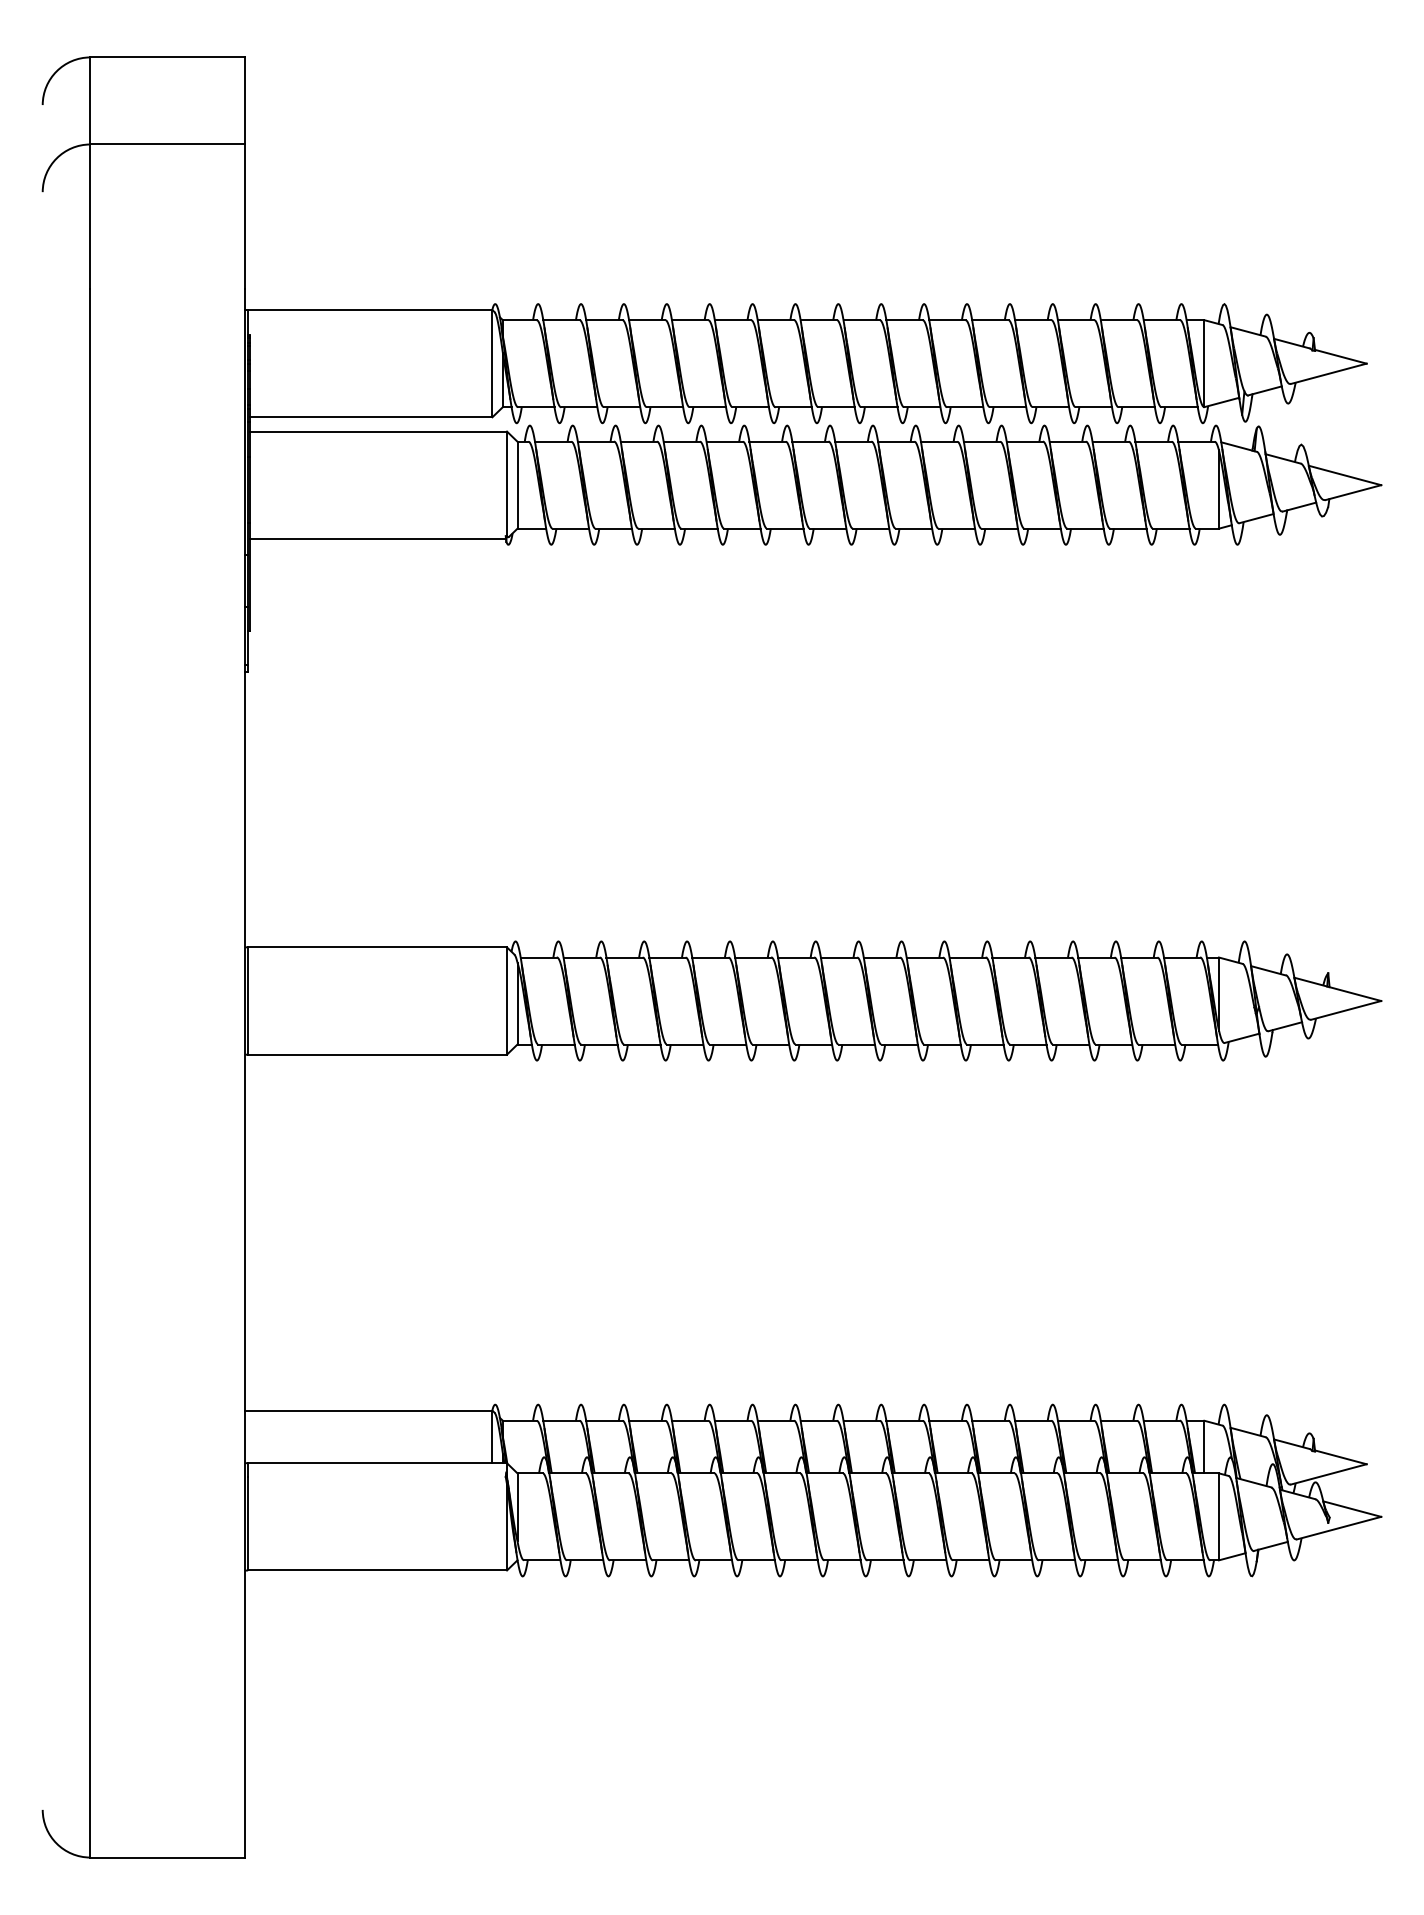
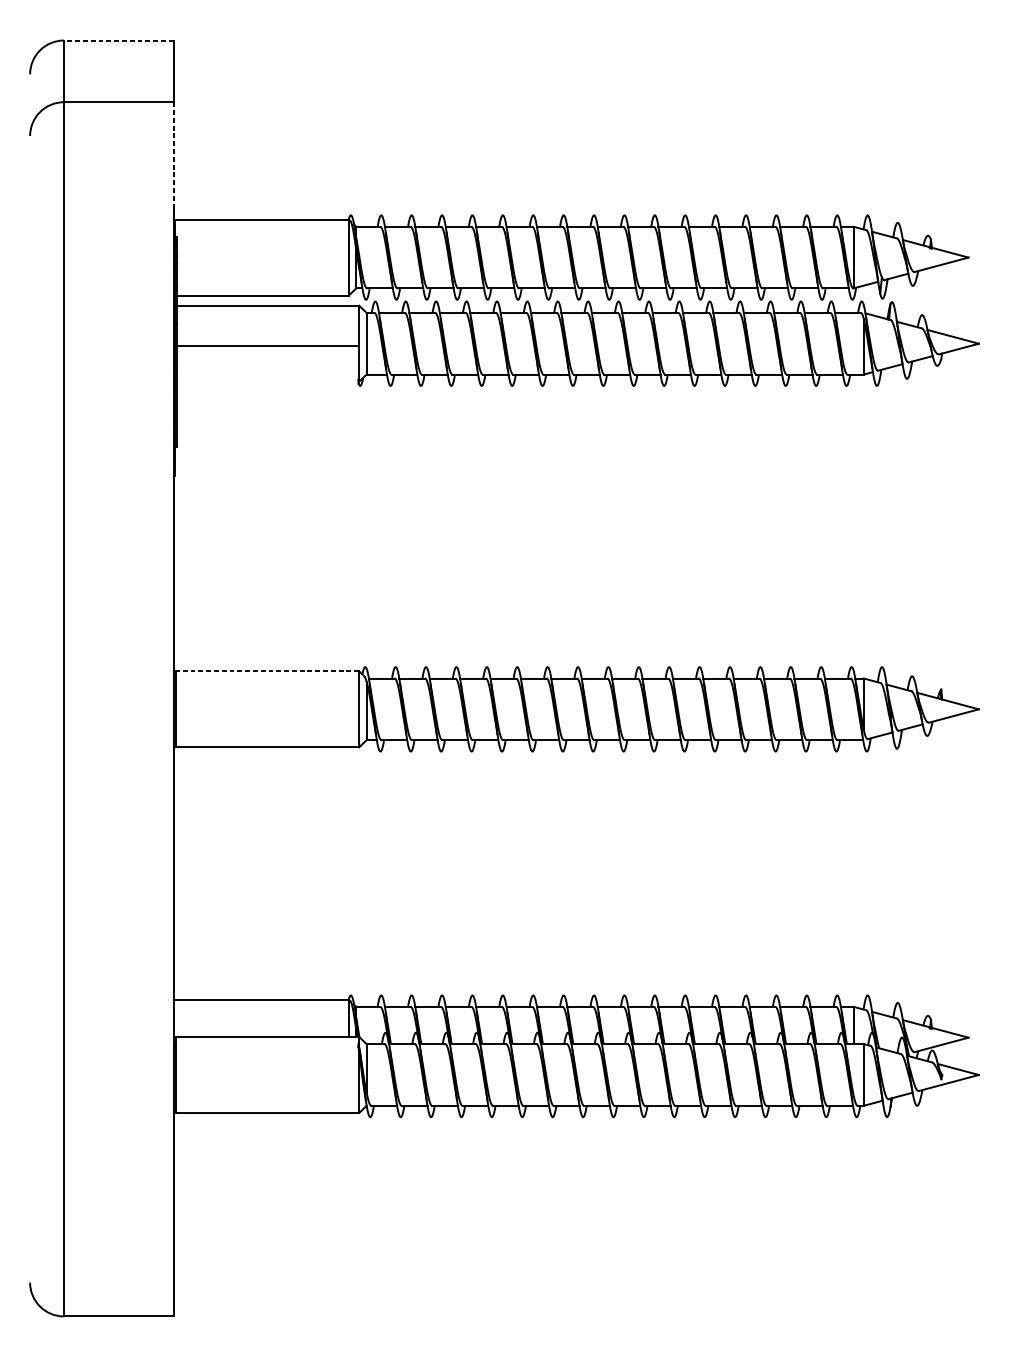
line: (167, 57) -> (118, 40), solid -> dashed
line: (245, 217) -> (173, 153), solid -> dashed
line: (377, 538) -> (267, 345), moved
line: (377, 947) -> (267, 671), solid -> dashed

